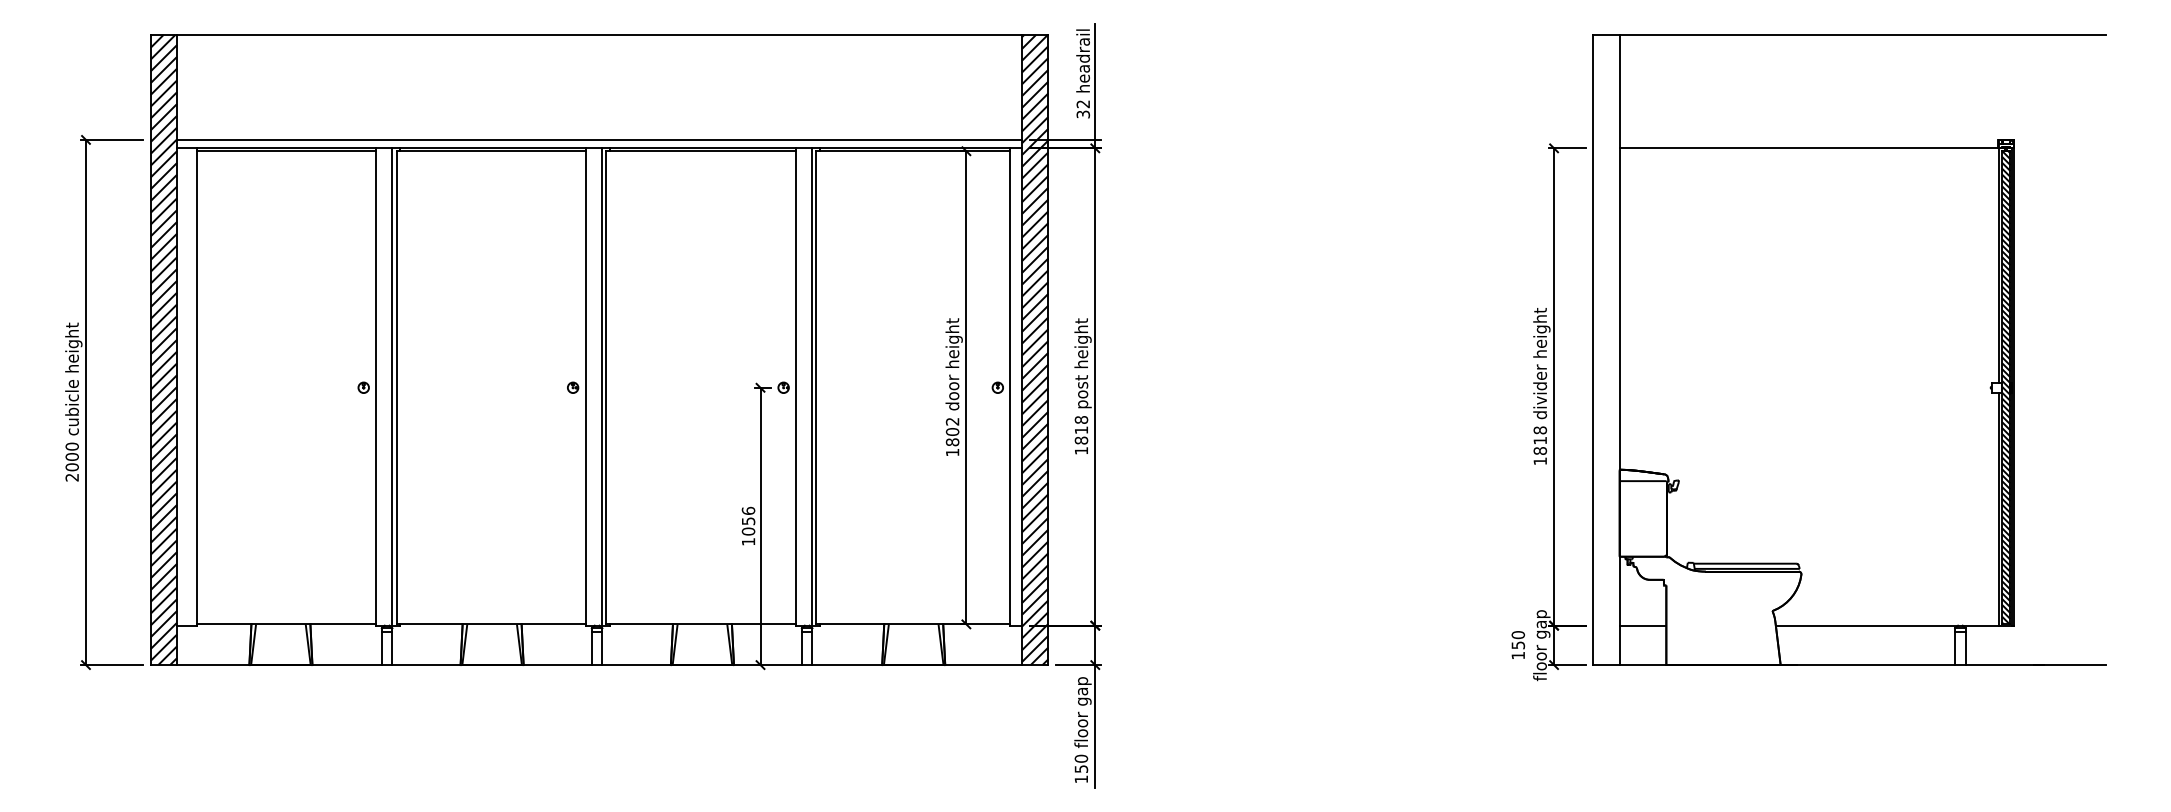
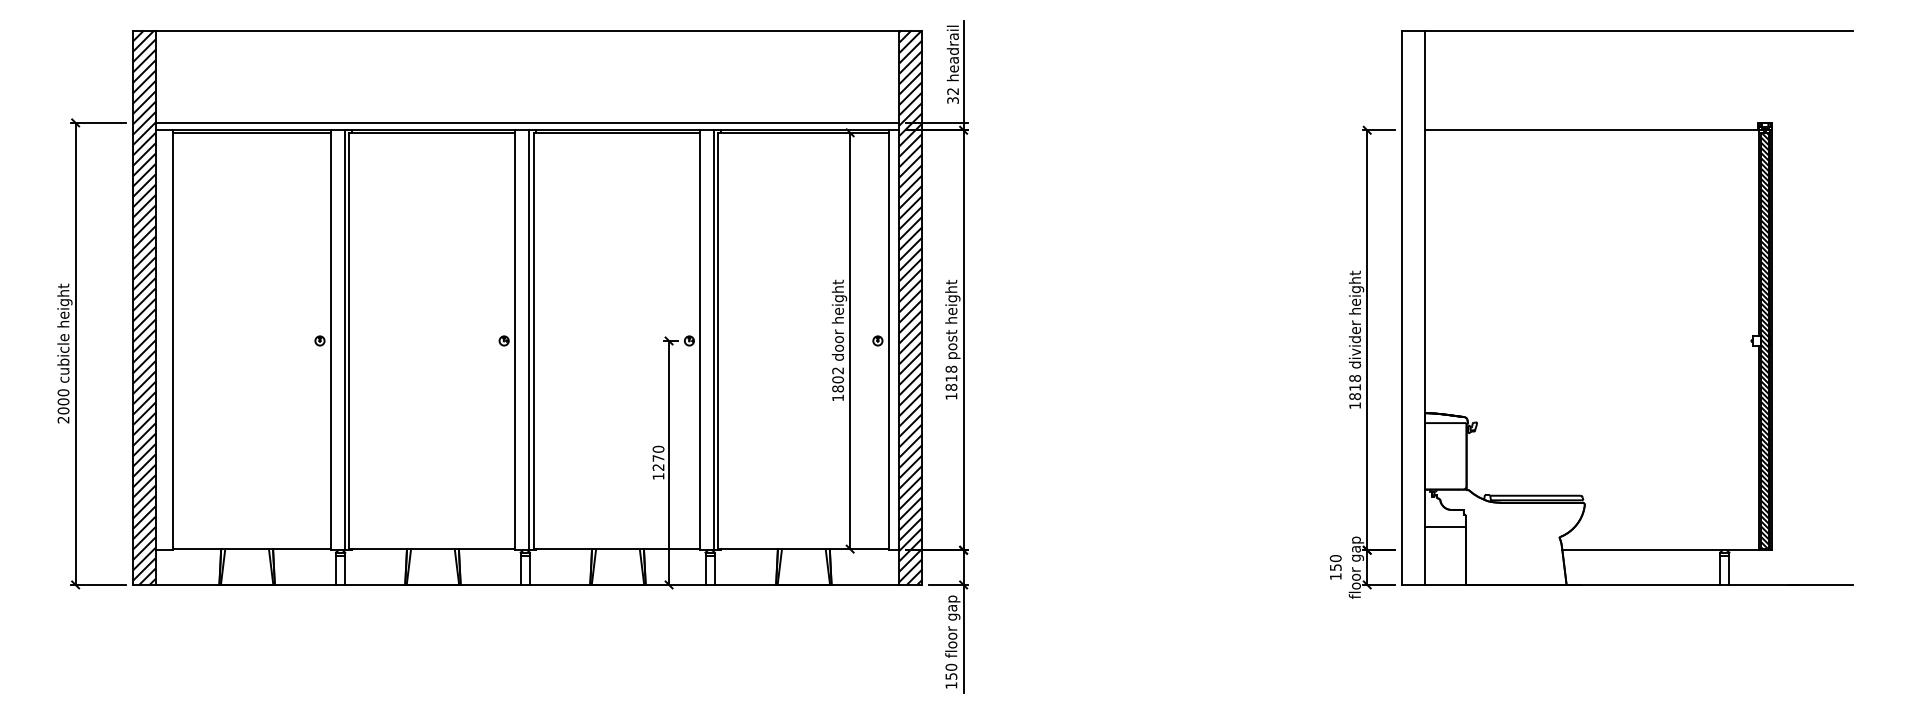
text: (748, 520) -> (658, 457), 1056 -> 1270
line: (1642, 625) -> (1445, 527), moved

